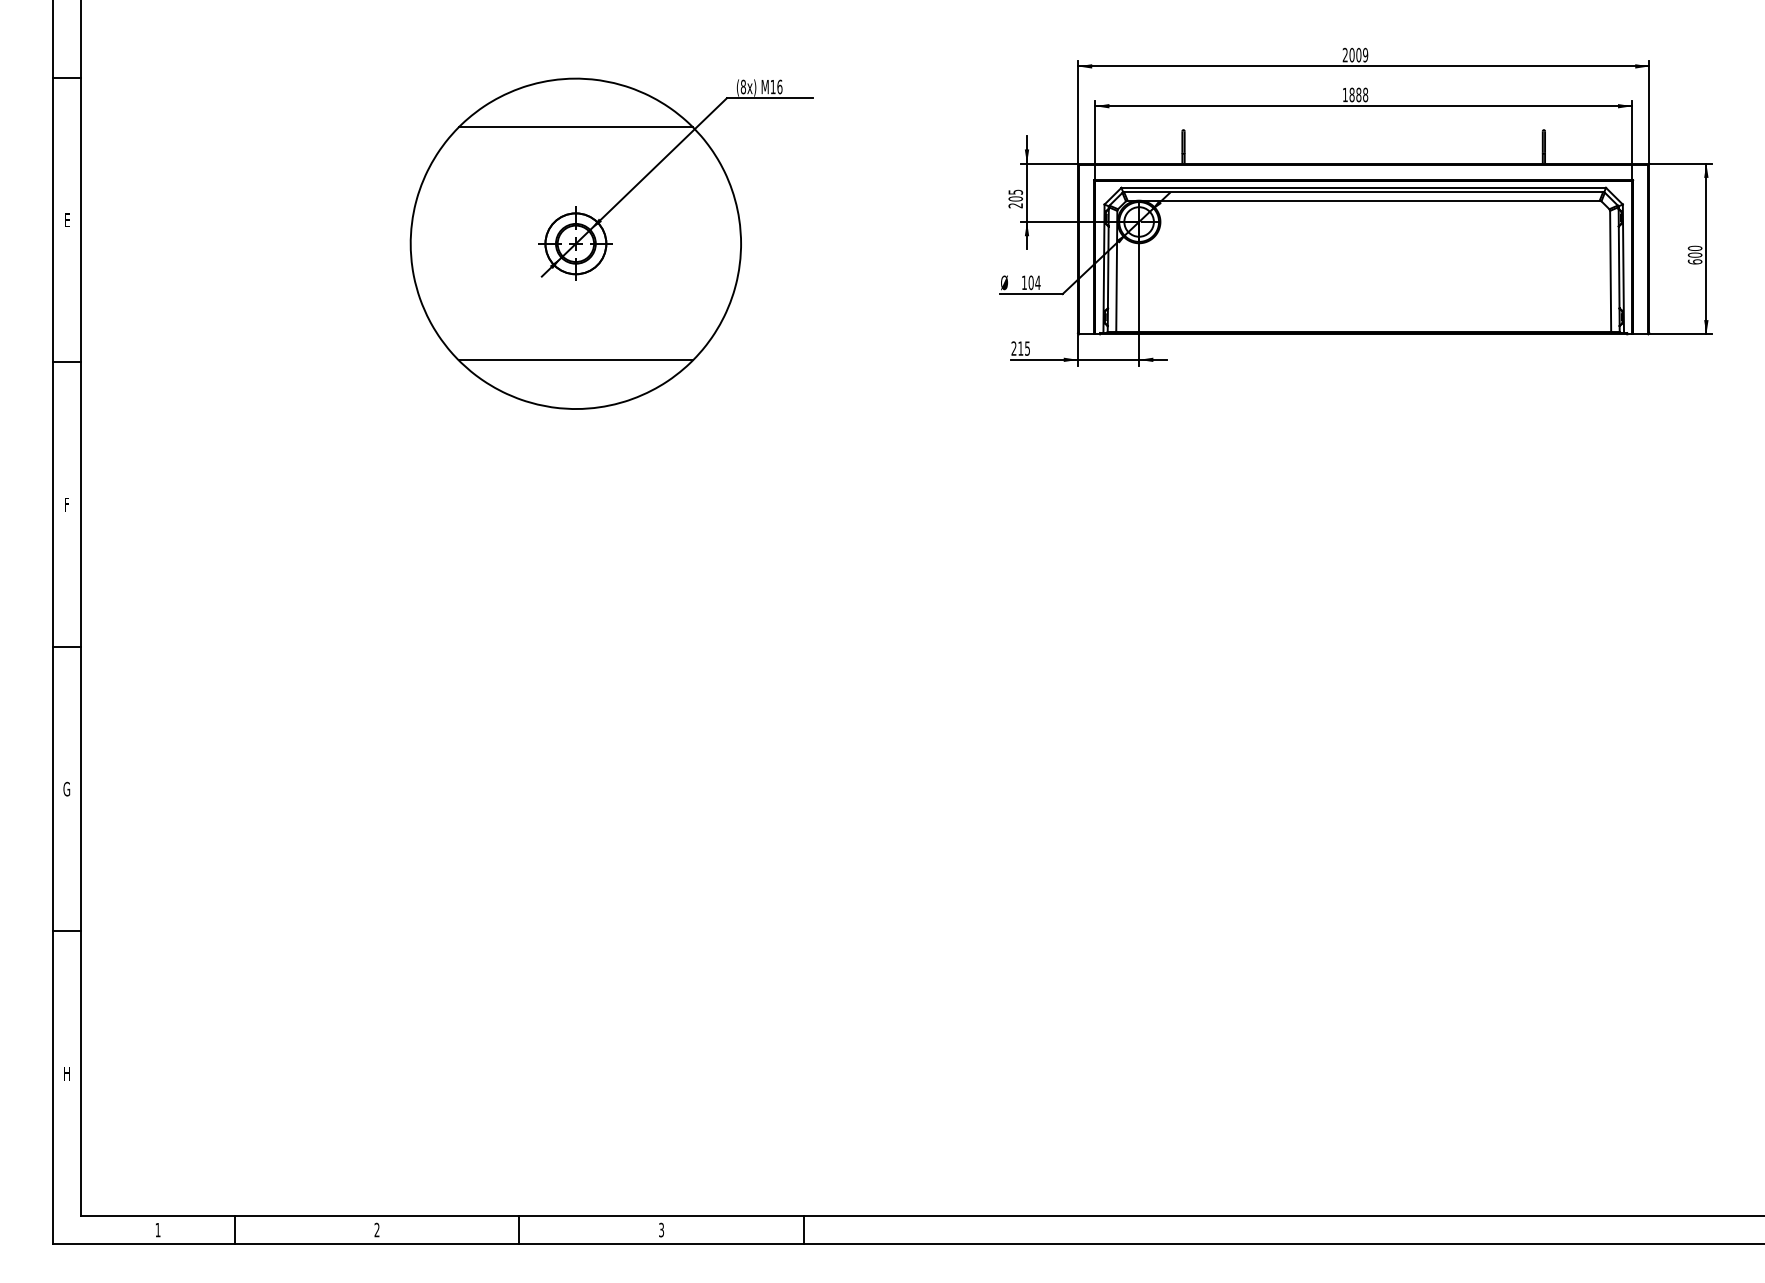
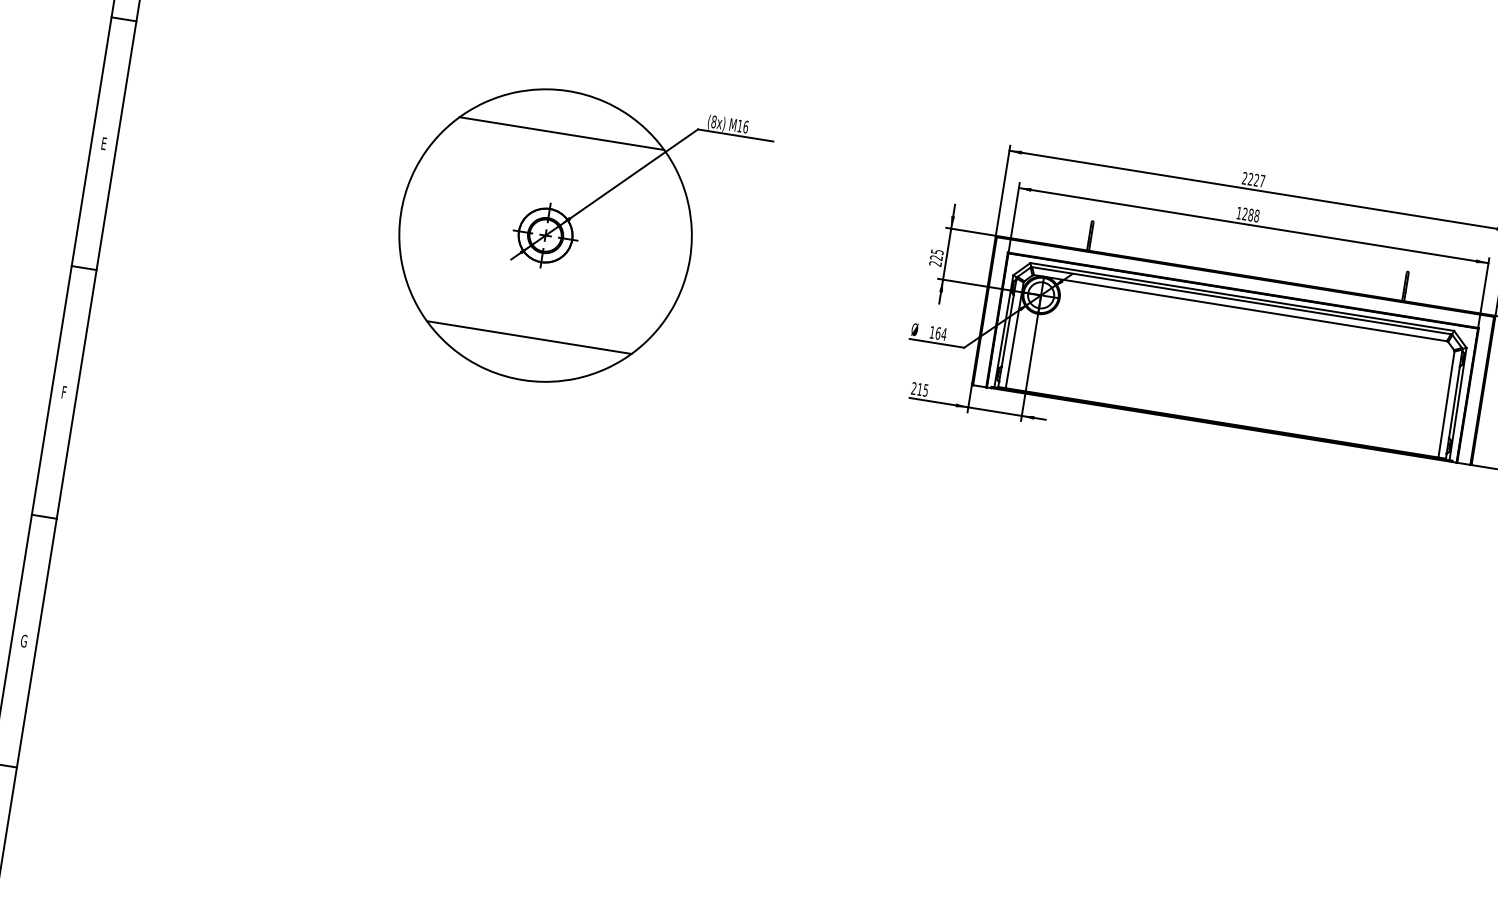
text: (1358, 54) -> (1256, 179), 2009 -> 2227
text: (1351, 94) -> (1244, 213), 1888 -> 1288
text: (1015, 198) -> (936, 257), 205 -> 225
text: (1030, 282) -> (937, 333), 104 -> 164

